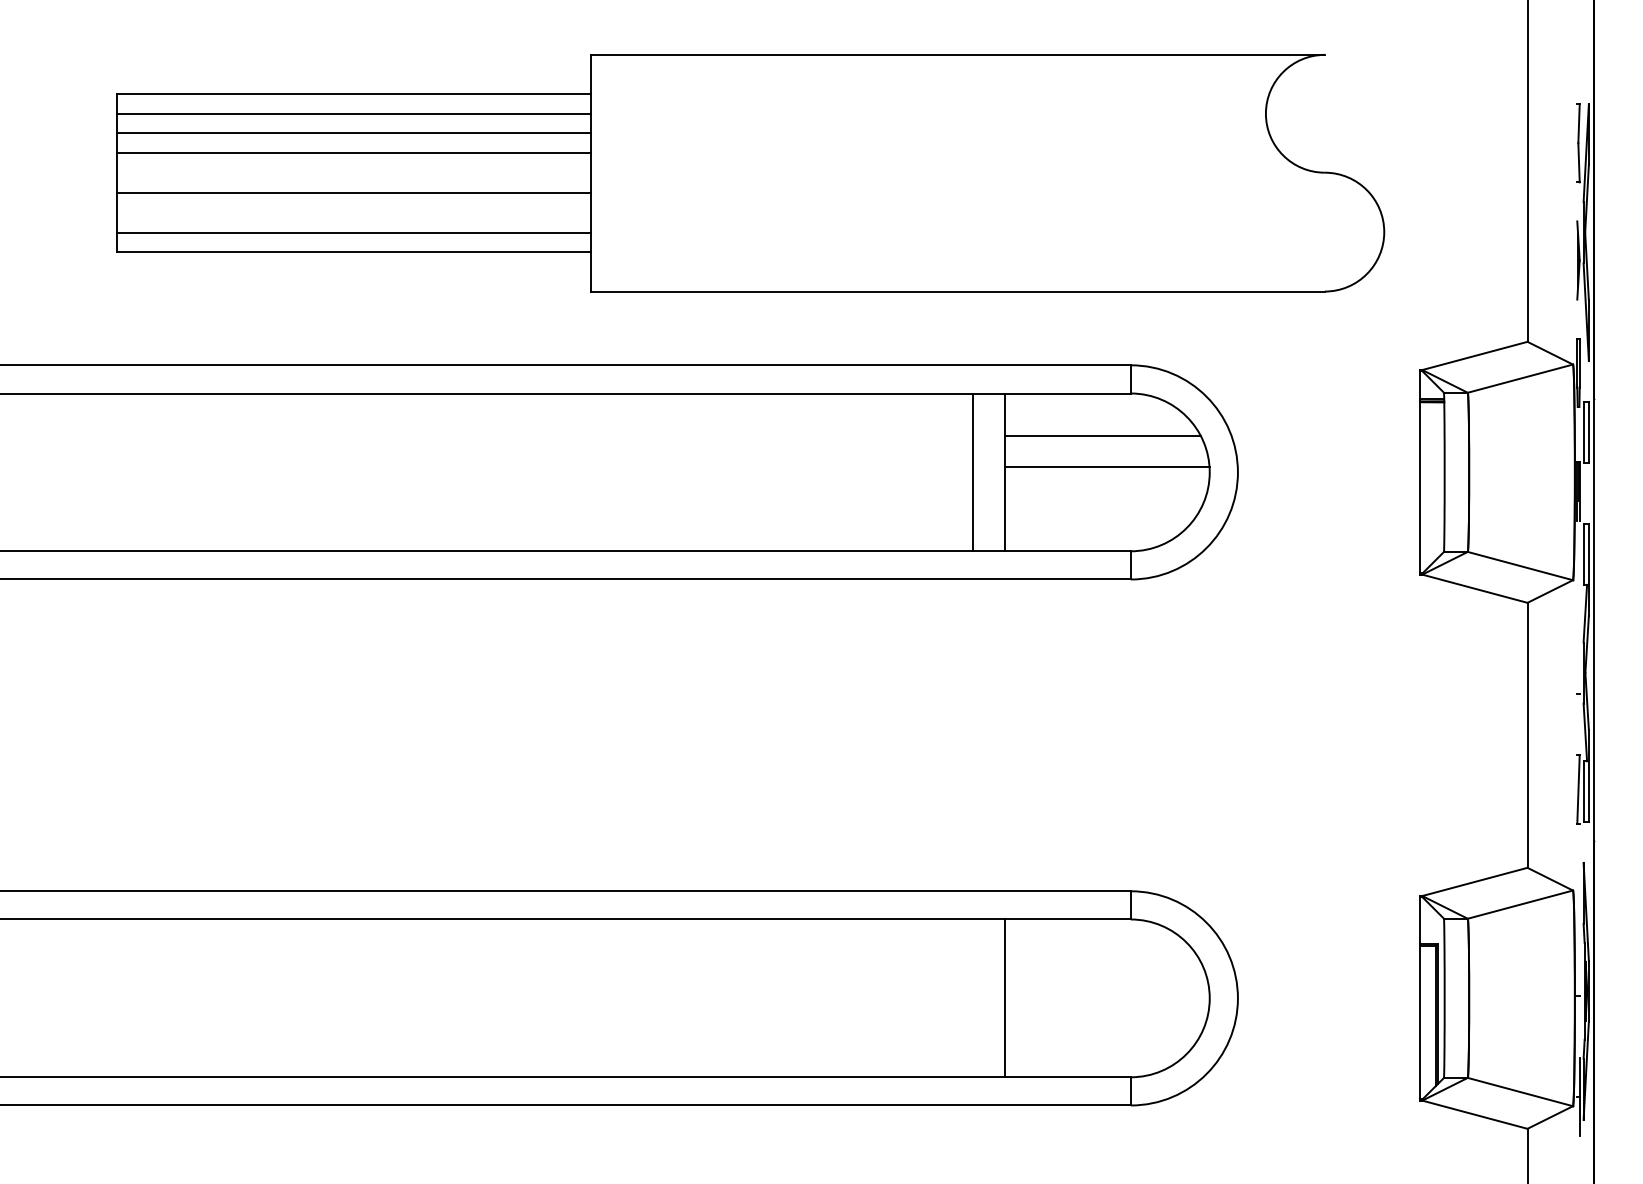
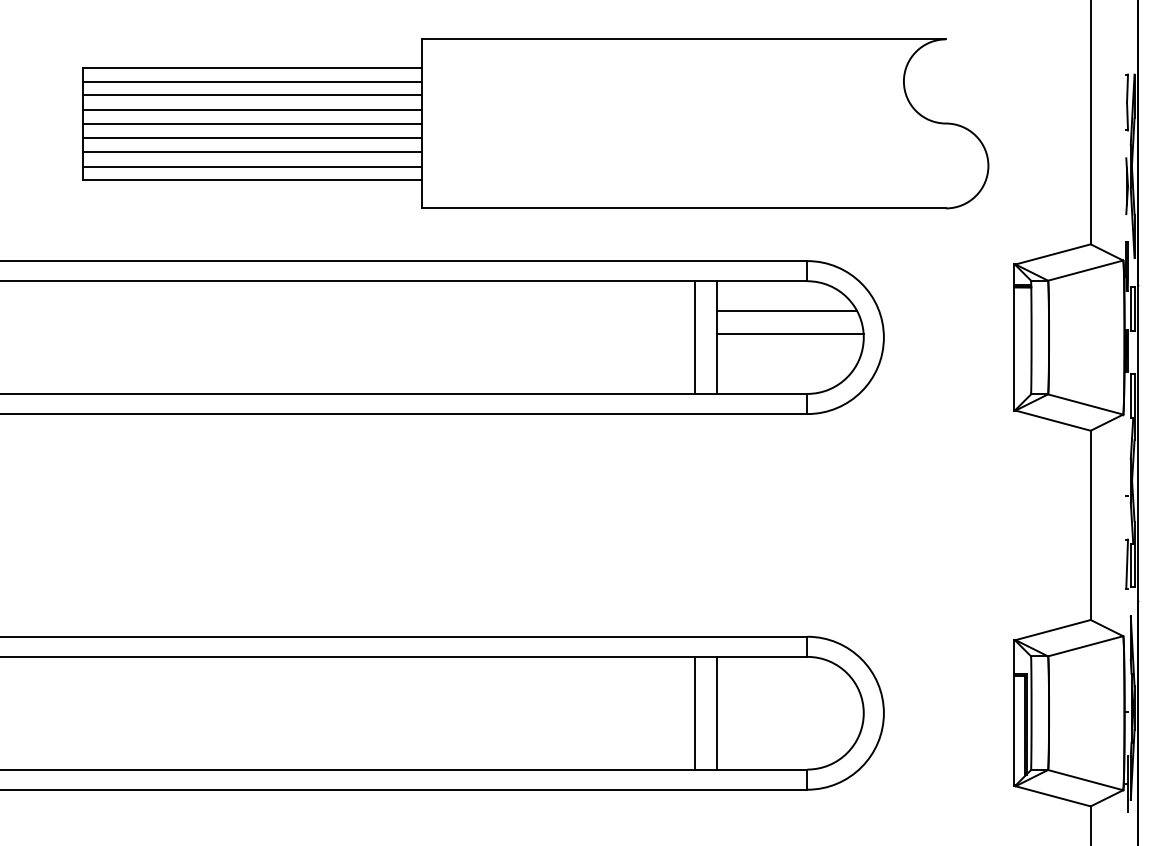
line: (353, 173) -> (252, 124), added
line: (353, 213) -> (252, 152), added
line: (973, 998) -> (695, 713), added

